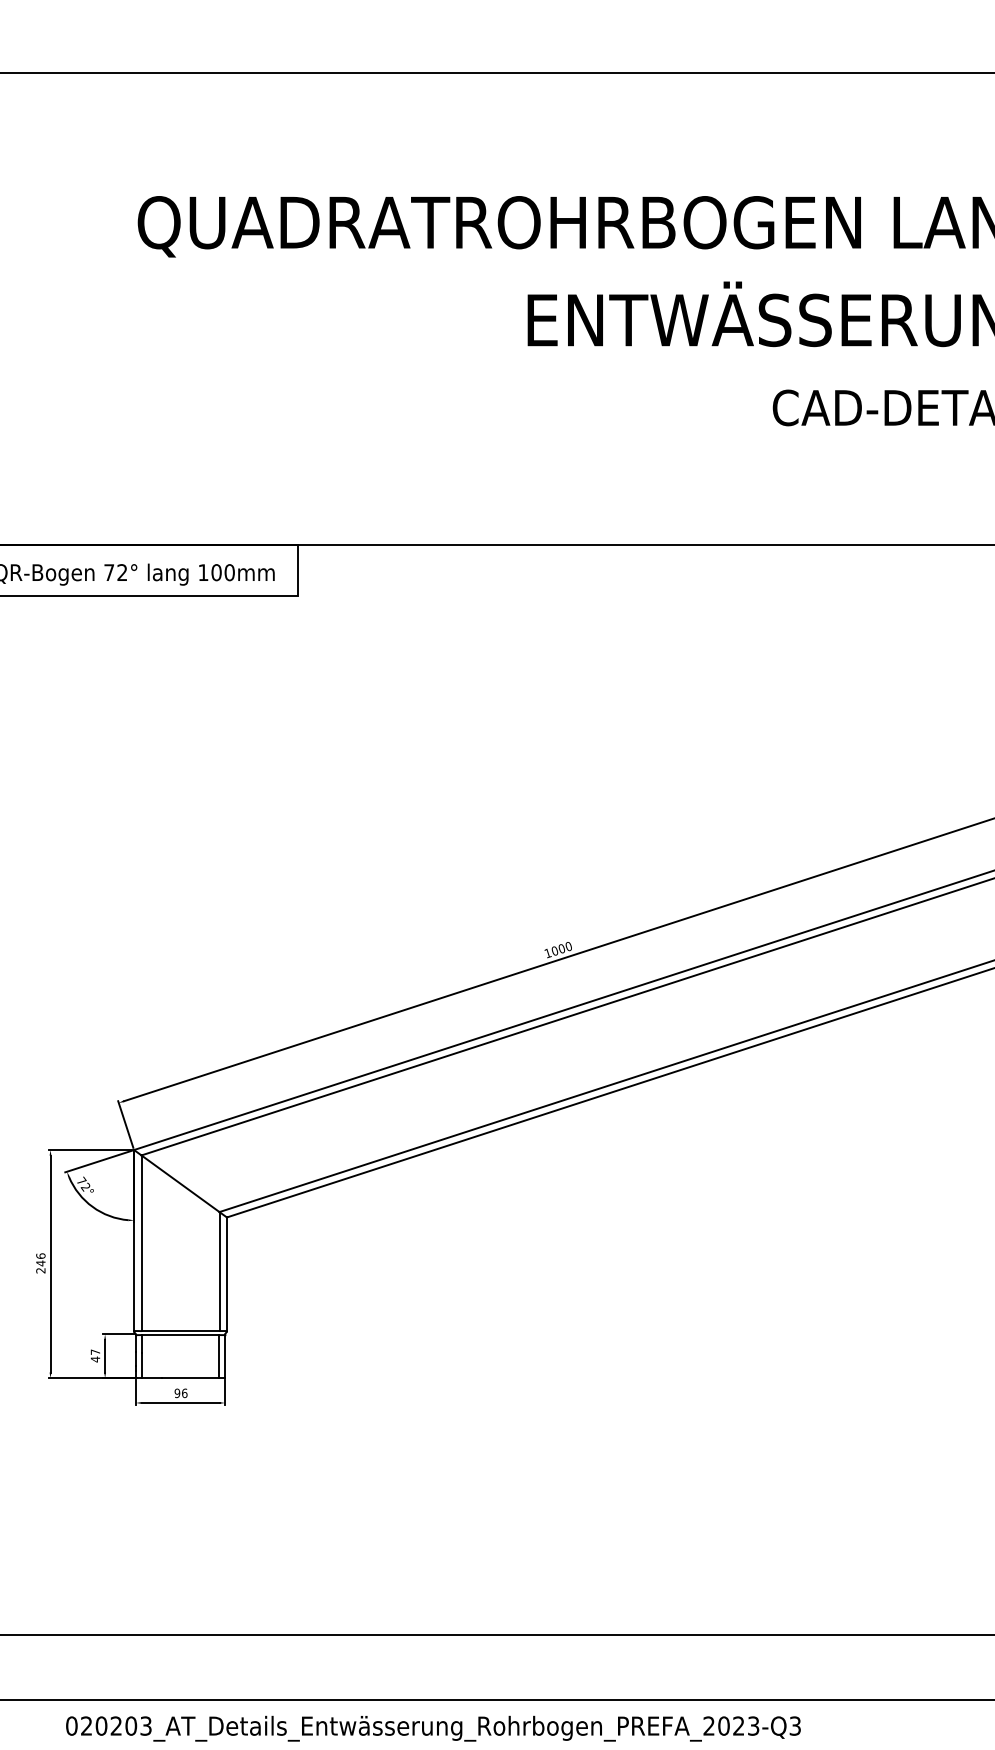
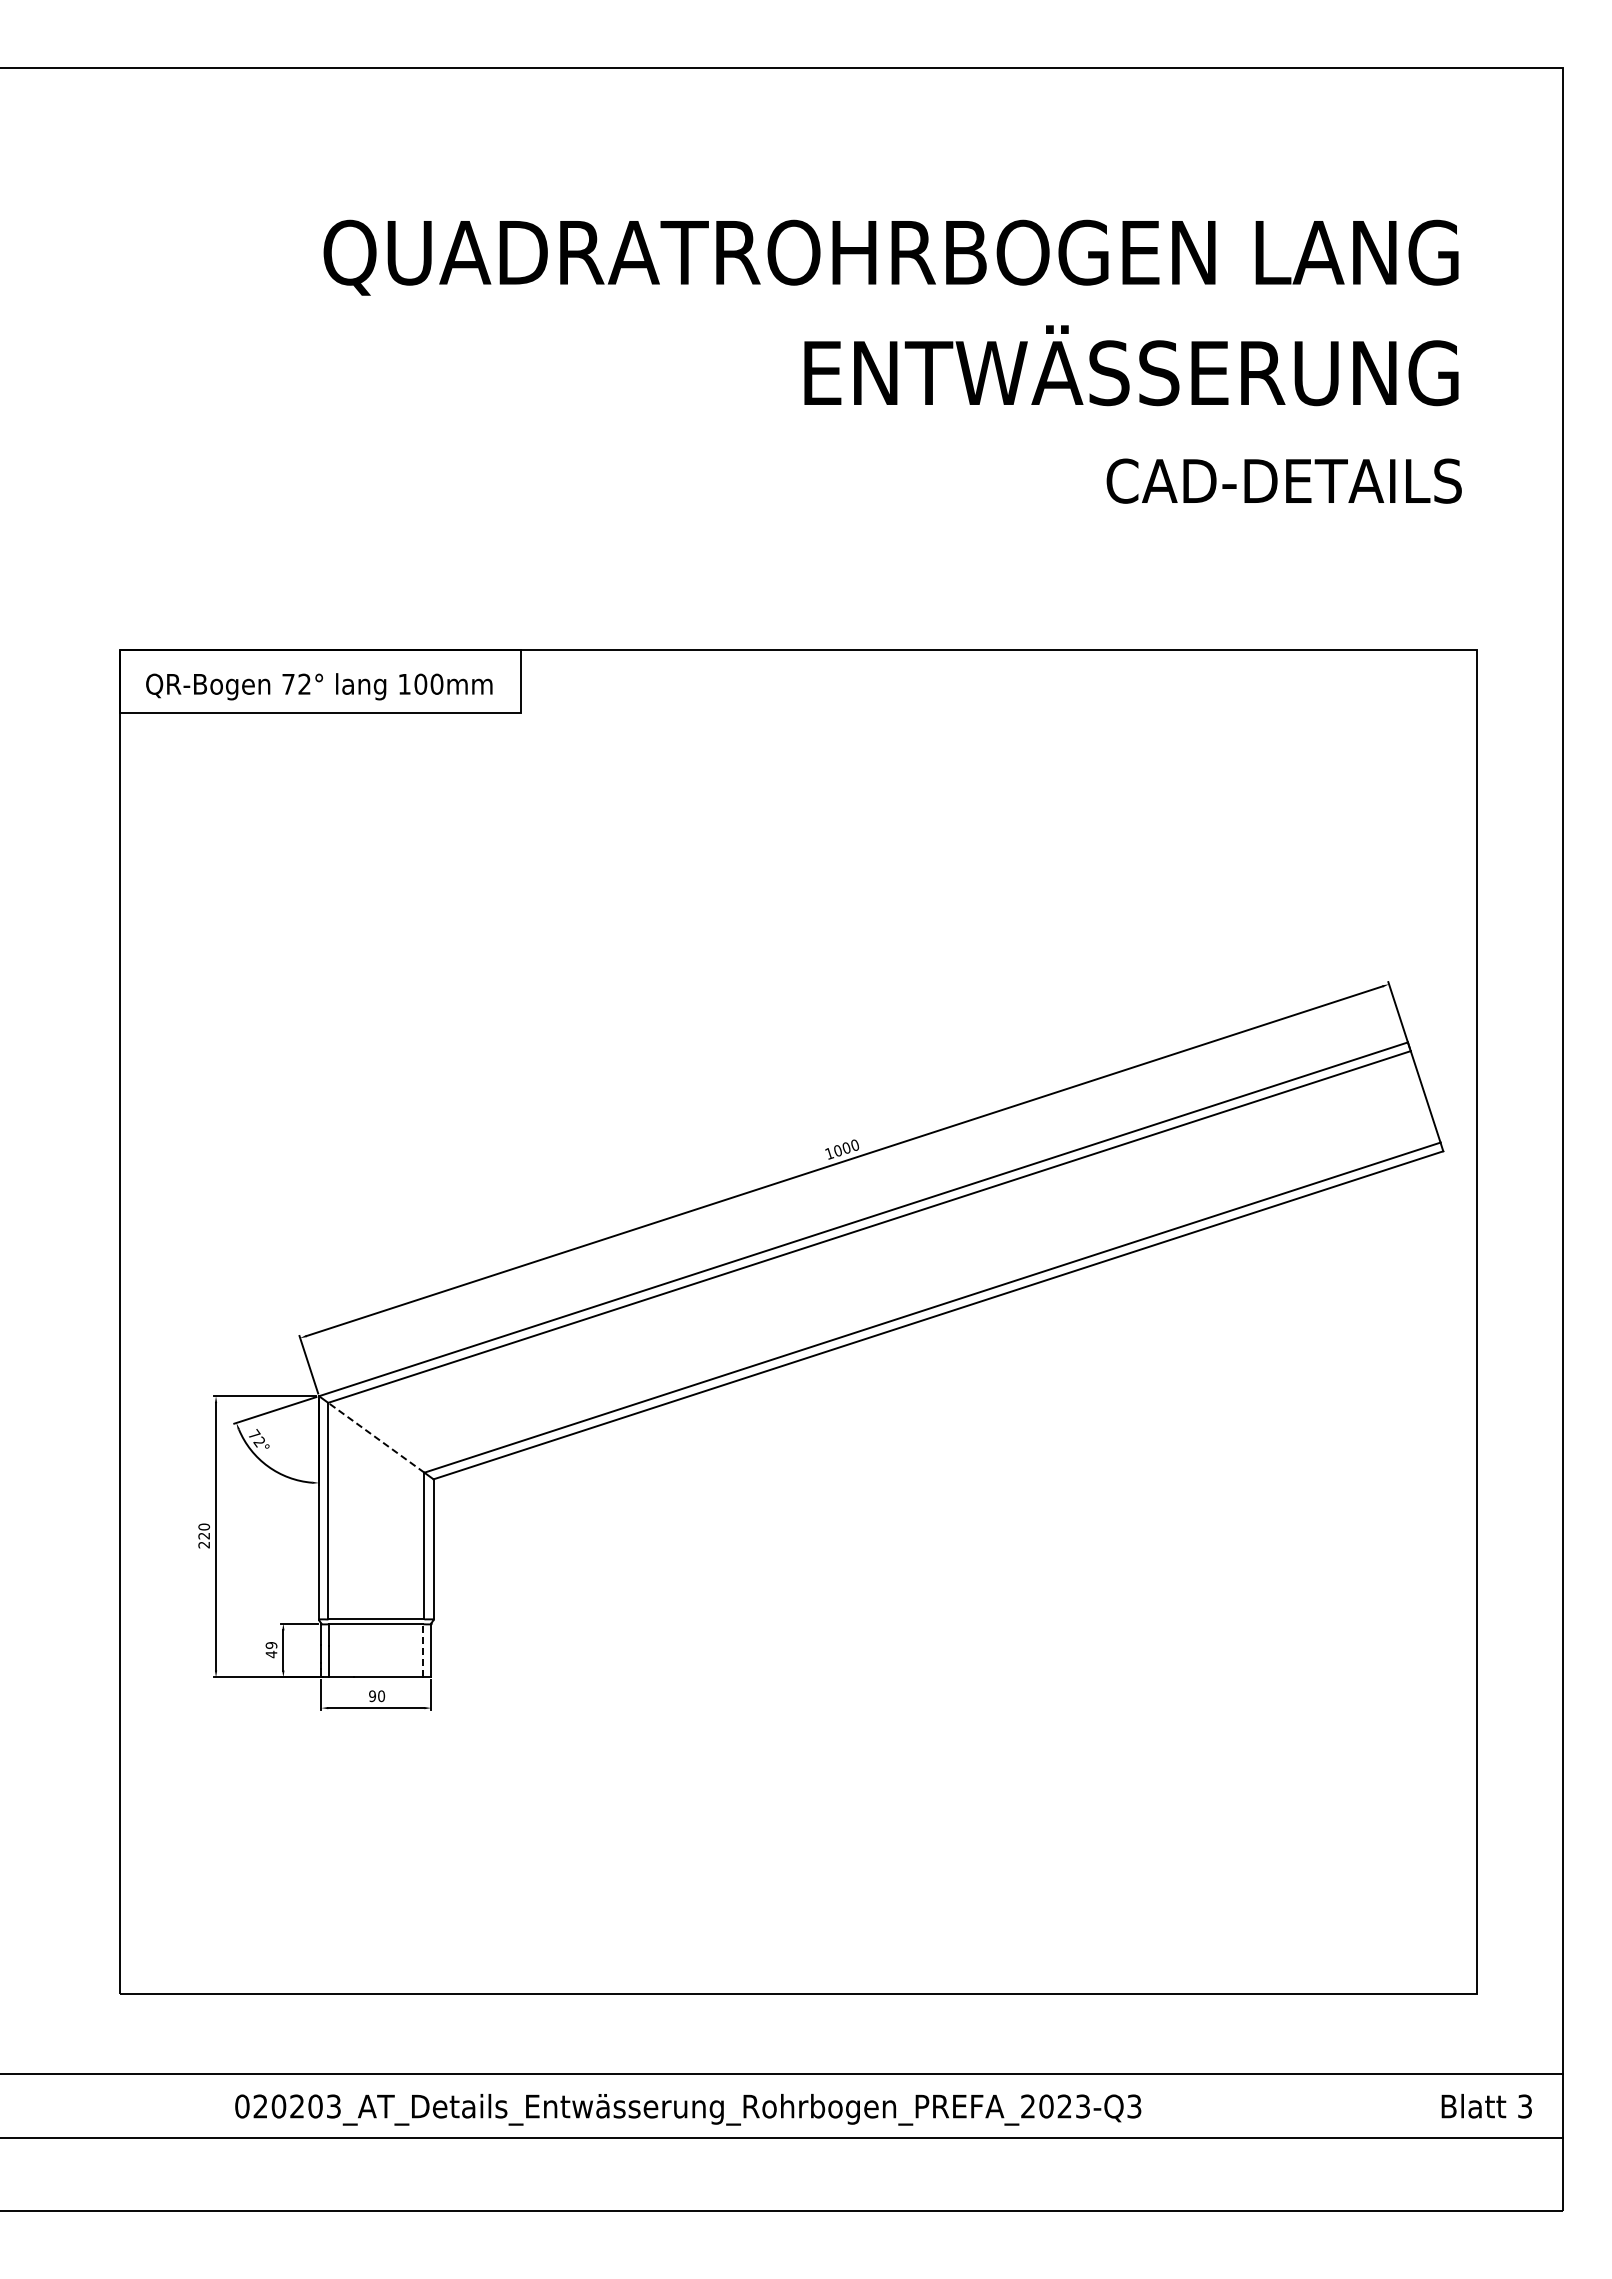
line: (179, 1183) -> (375, 1437), solid -> dashed
text: (40, 1259) -> (203, 1531), 246 -> 220
text: (95, 1352) -> (271, 1645), 47 -> 49
line: (218, 1356) -> (423, 1650), solid -> dashed
text: (184, 1392) -> (381, 1695), 96 -> 90

